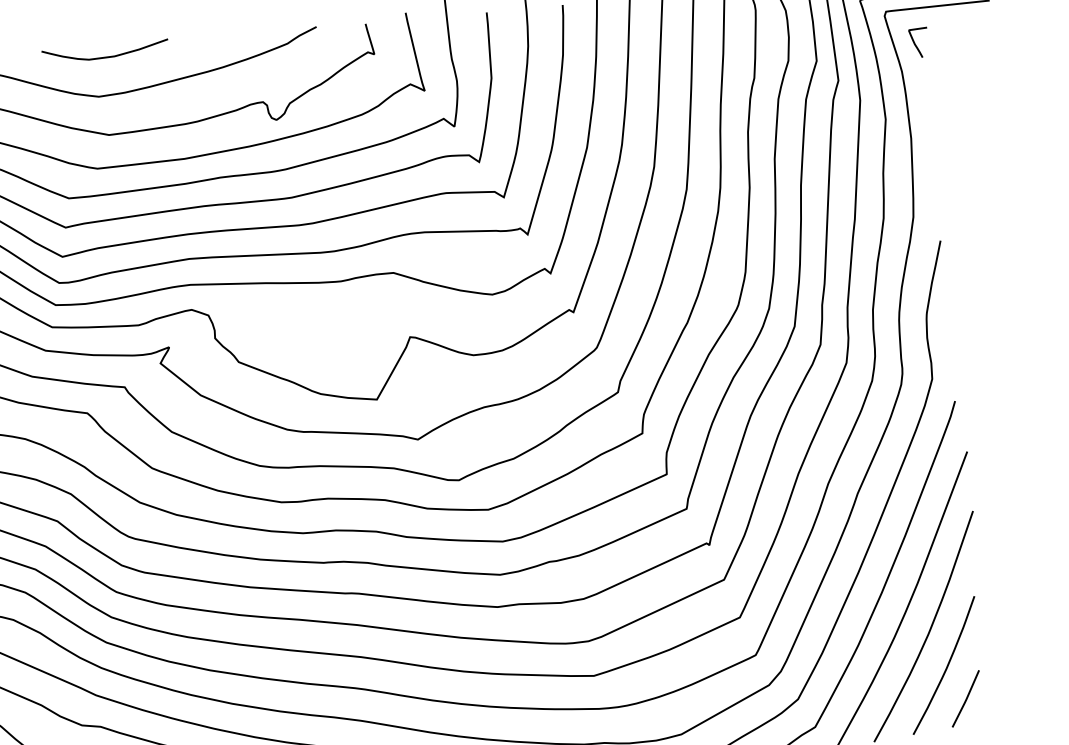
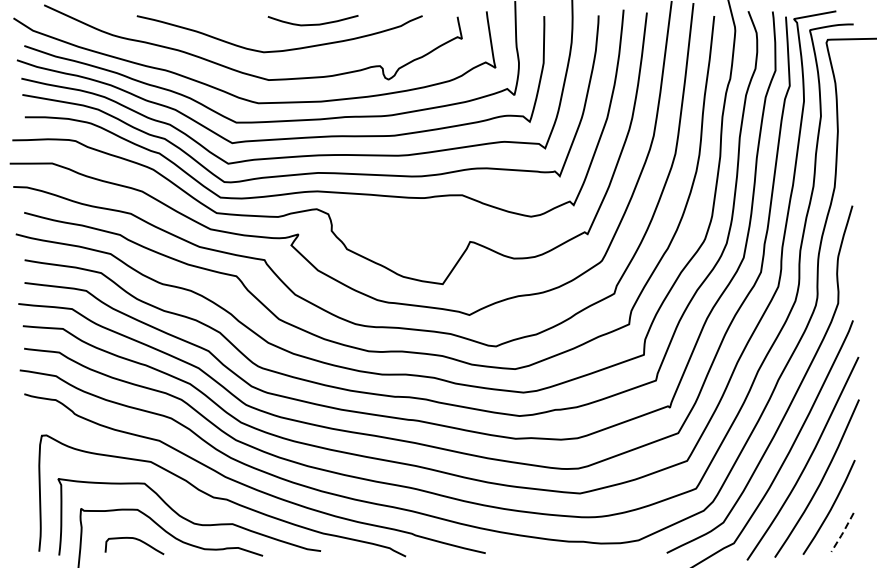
curve: (916, 43) -> (847, 64), removed
curve: (107, 55) -> (314, 23), moved
line: (967, 698) -> (843, 532), solid -> dashed

